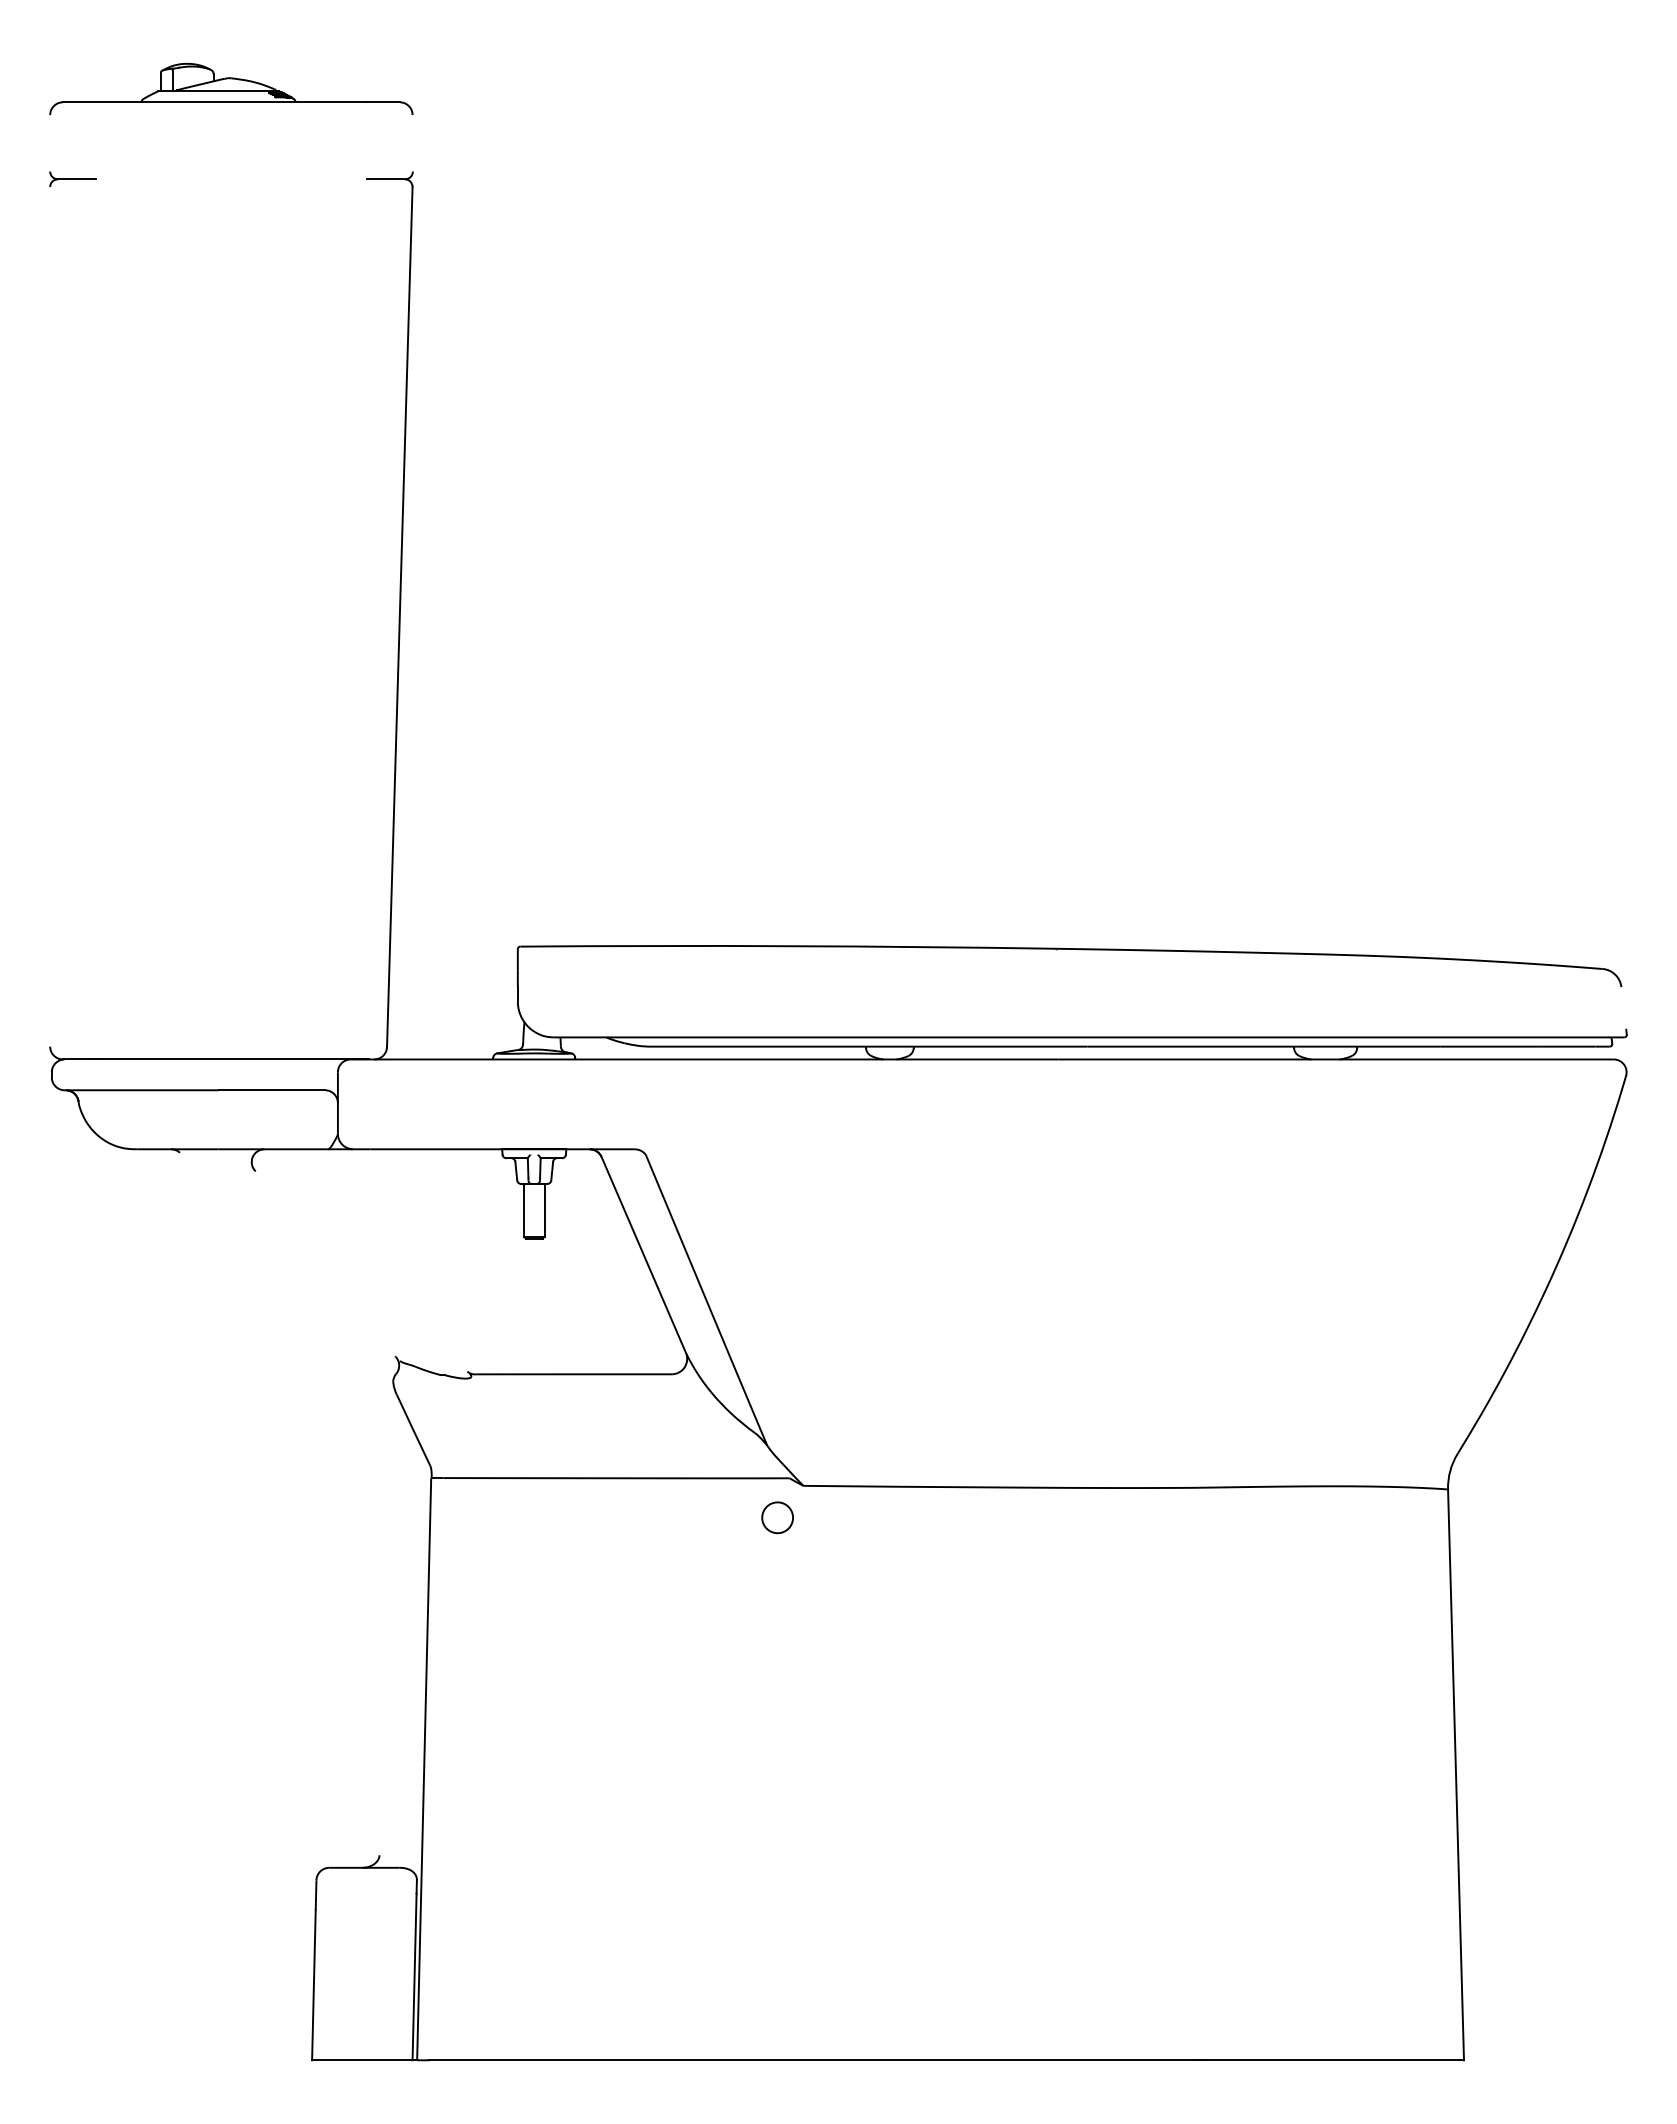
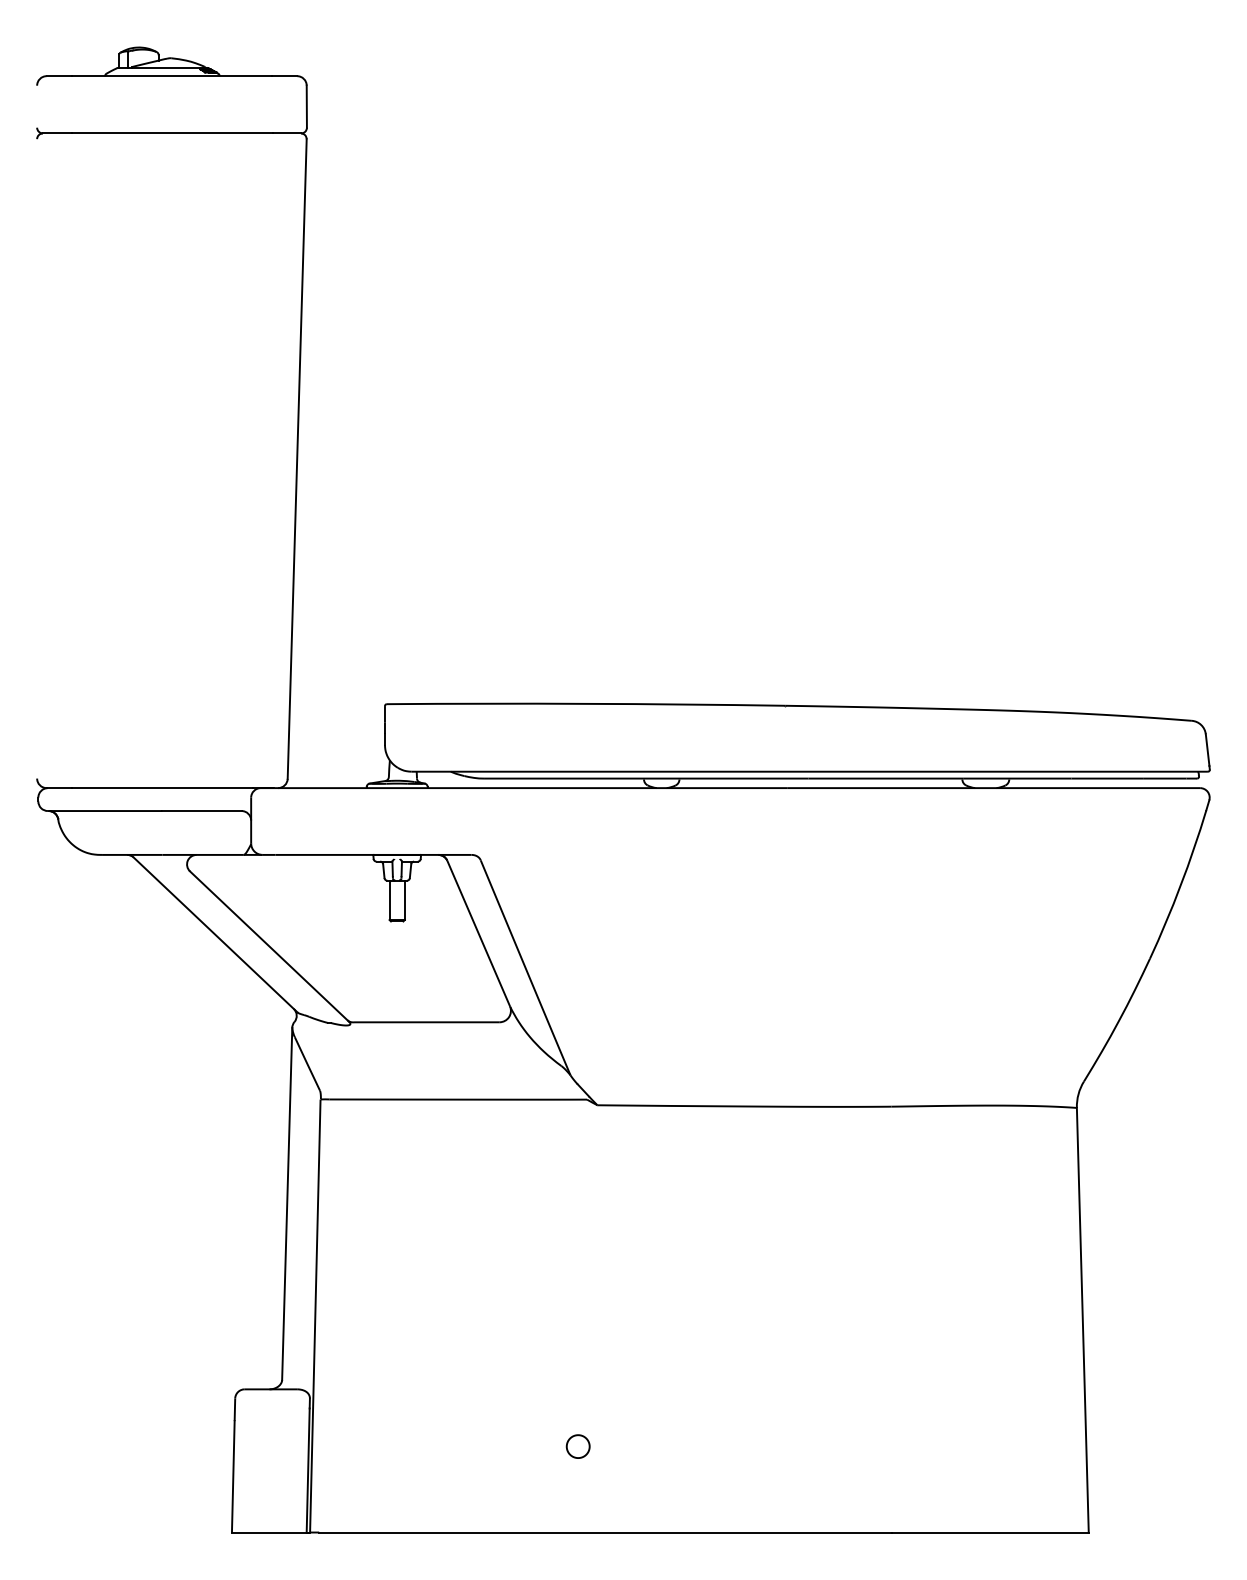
line: (412, 143) -> (306, 106), added
line: (231, 179) -> (172, 133), added
line: (1623, 1008) -> (1207, 750), added
line: (290, 1256) -> (215, 934), added
line: (362, 1272) -> (269, 946), added
part: (777, 1517) -> (578, 1446), moved
line: (386, 1618) -> (287, 1203), added

